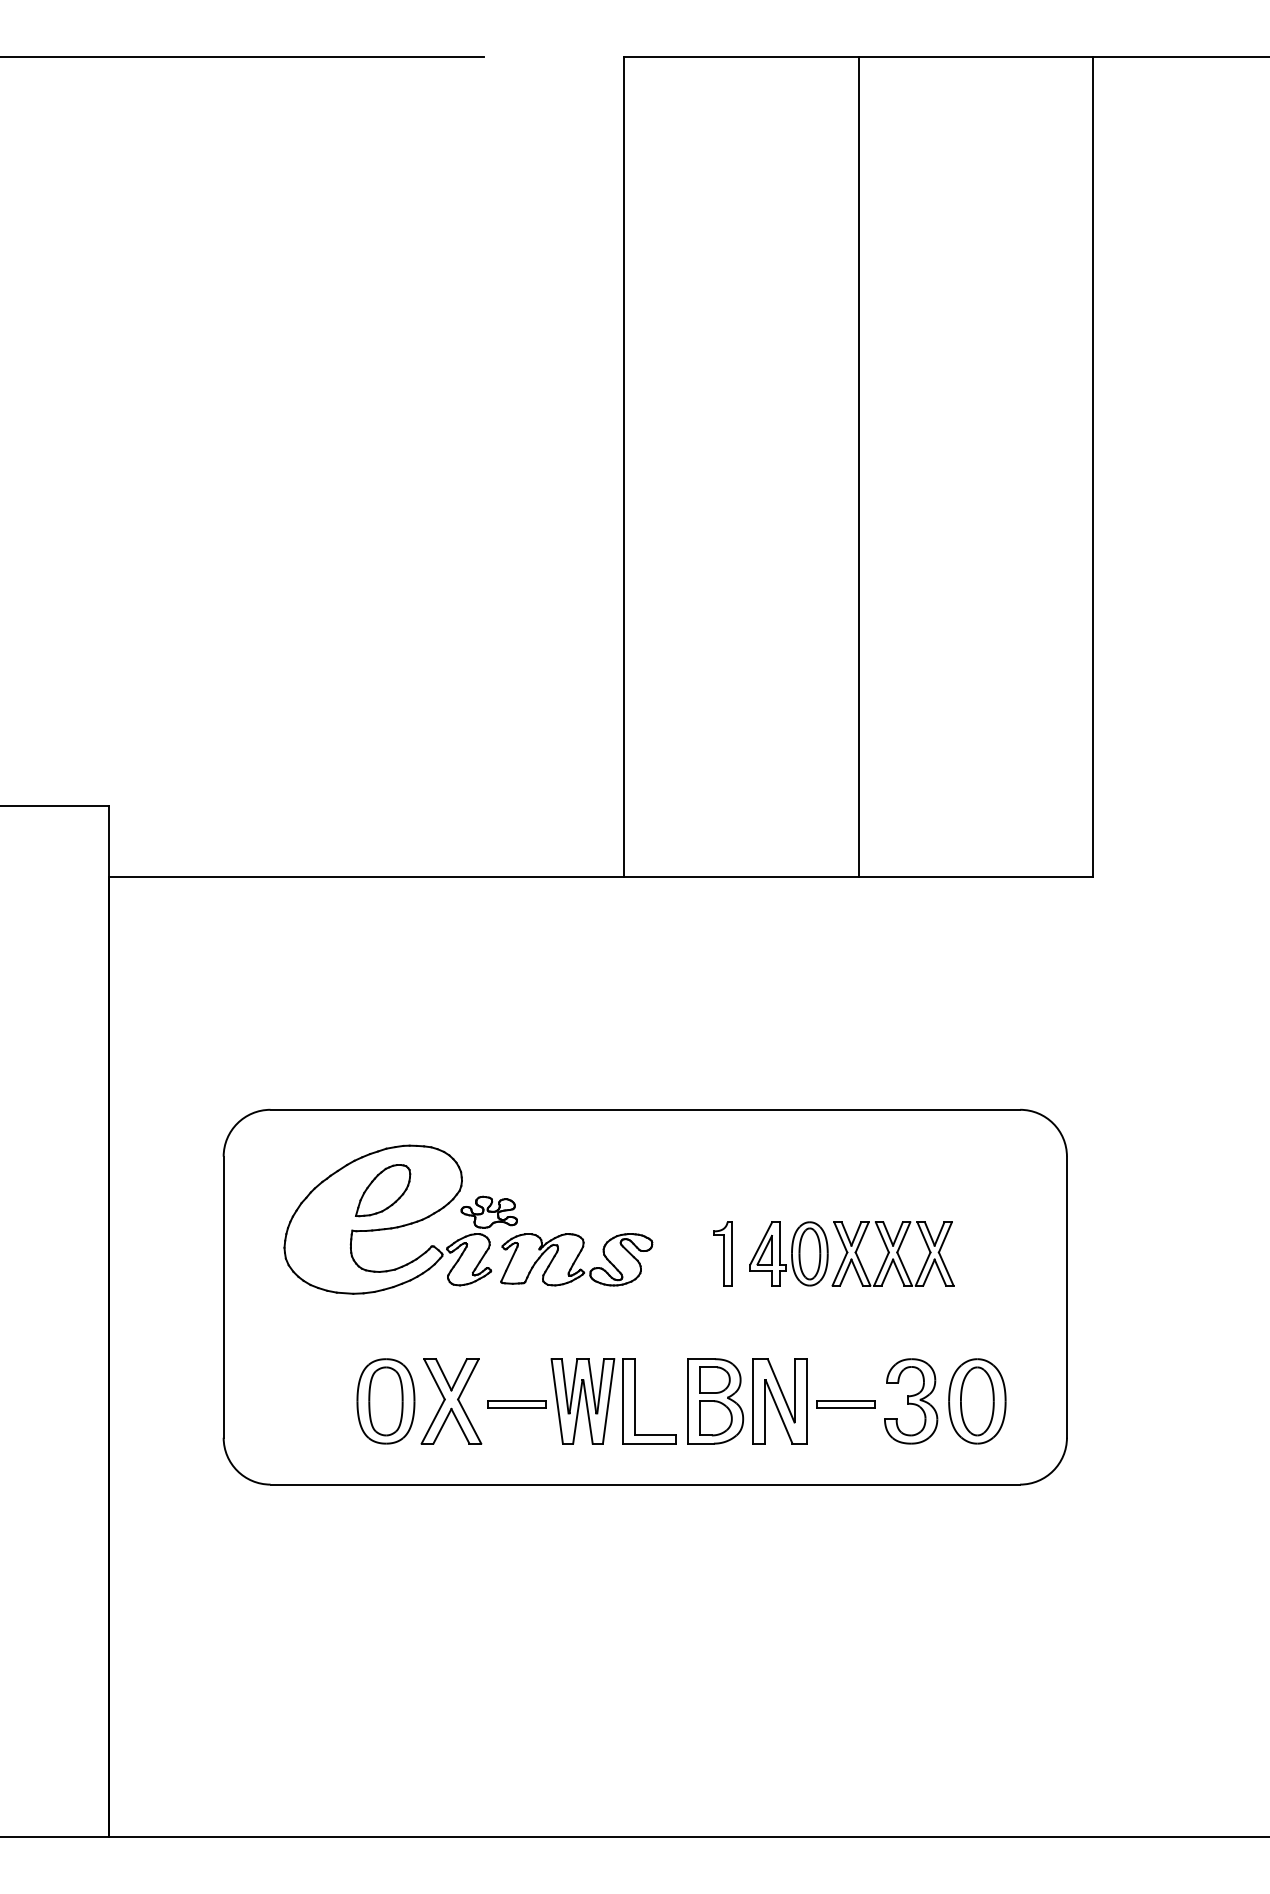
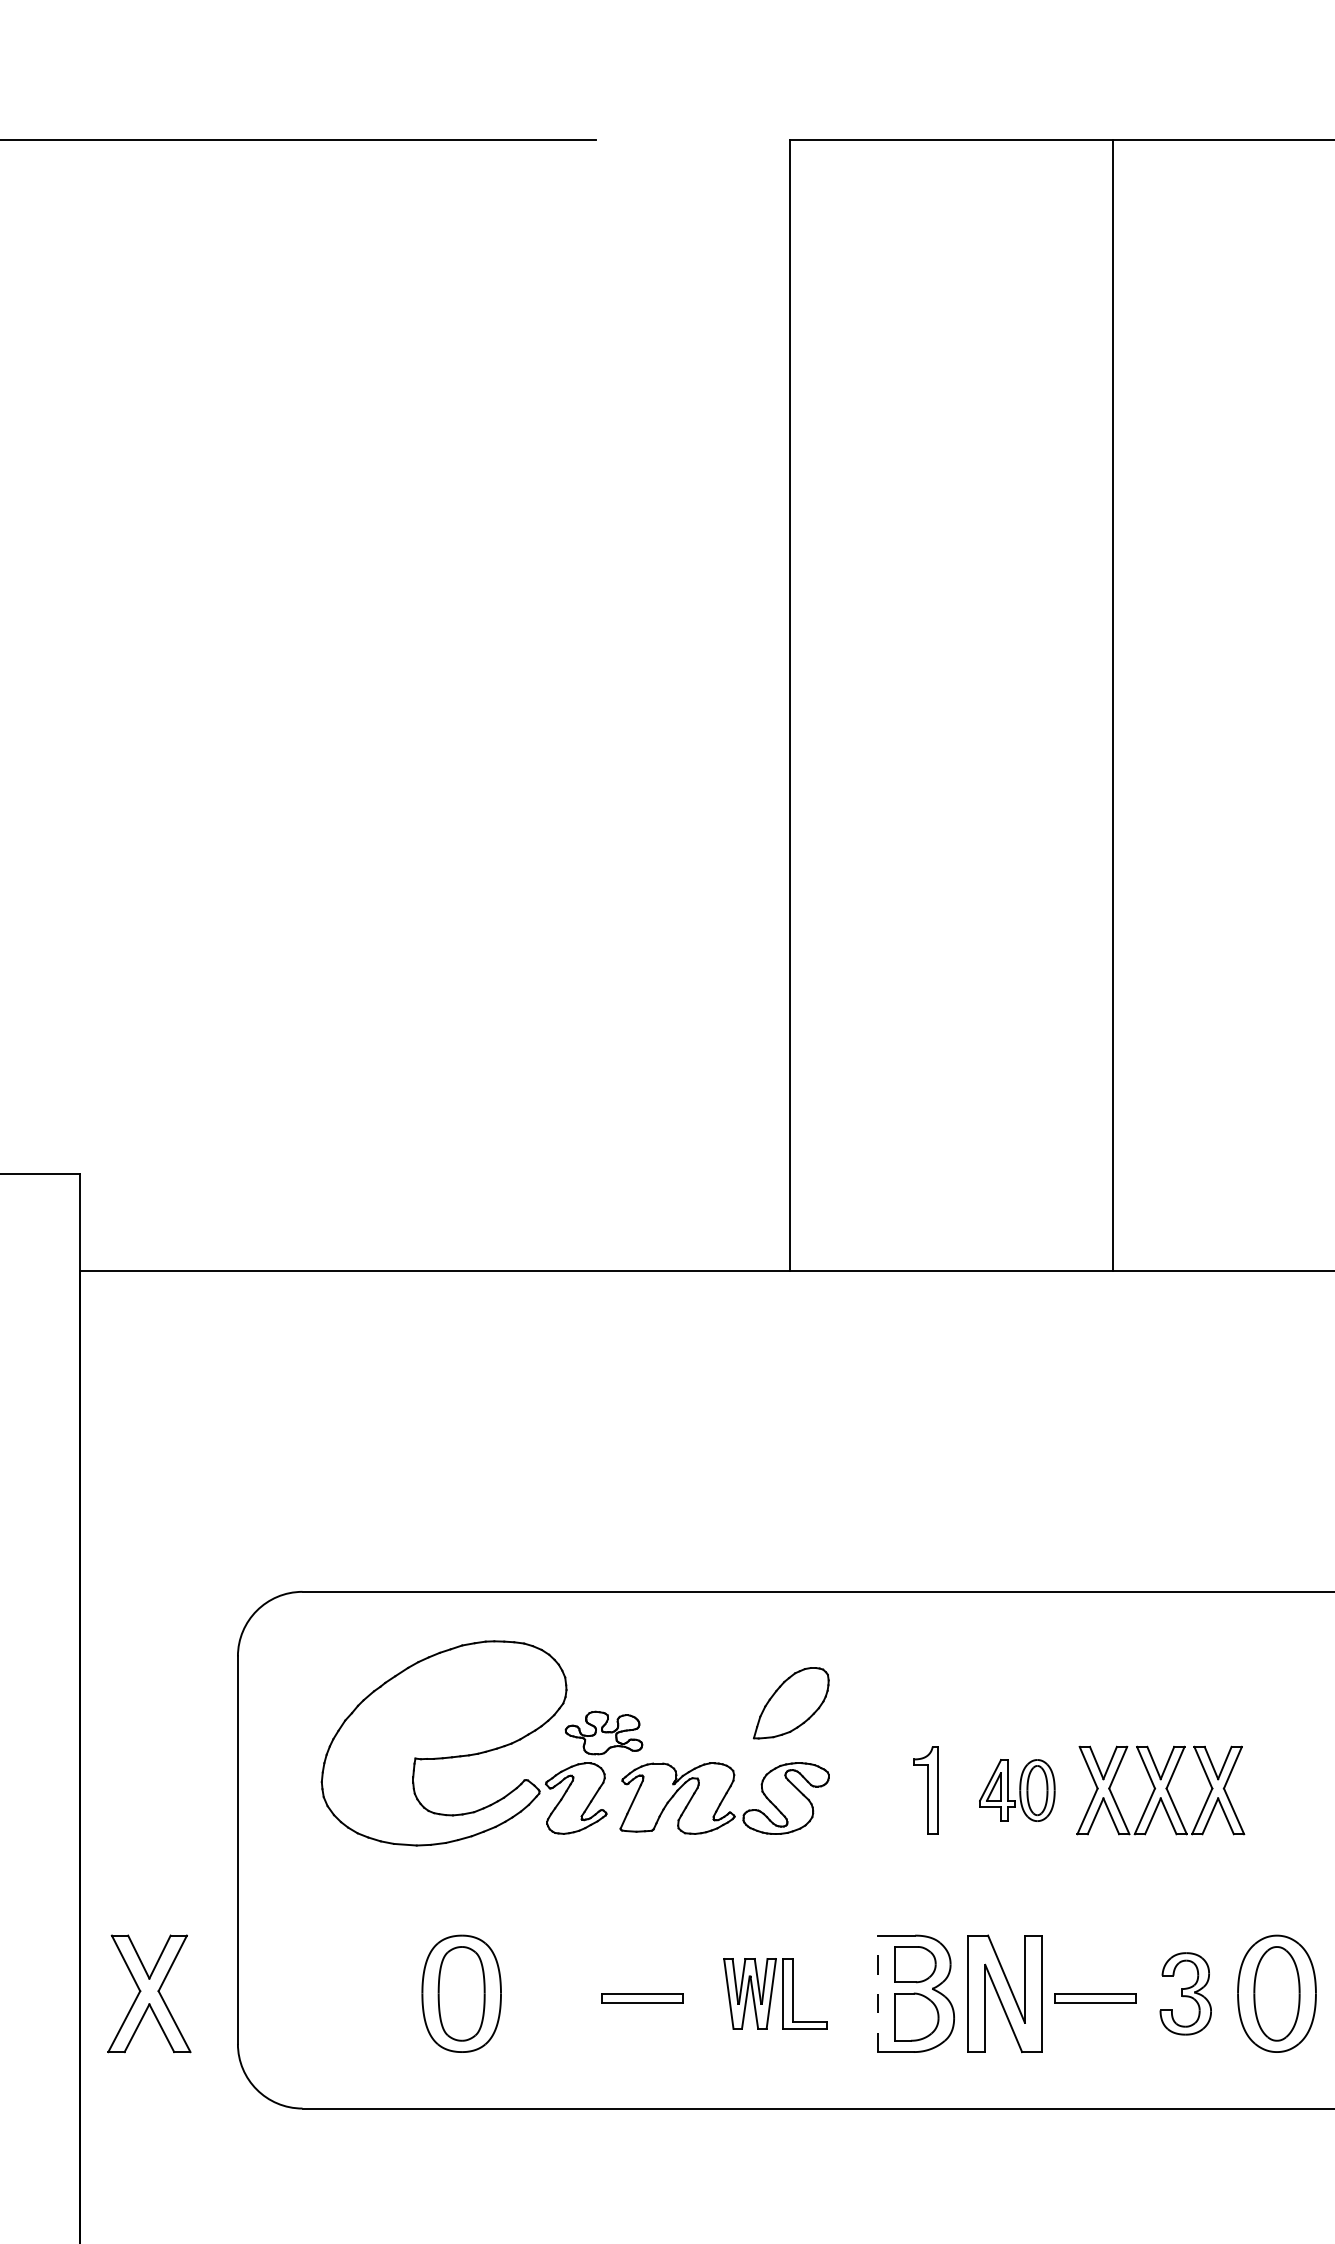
part: (383, 1190) -> (791, 1703), moved
part: (788, 1253) -> (1016, 1789), size x0.7
line: (687, 1400) -> (877, 1992), solid -> dashed
part: (451, 1401) -> (149, 1993), moved
part: (613, 1401) -> (775, 1993), size x0.6
part: (911, 1401) -> (1186, 1993), size x0.7

